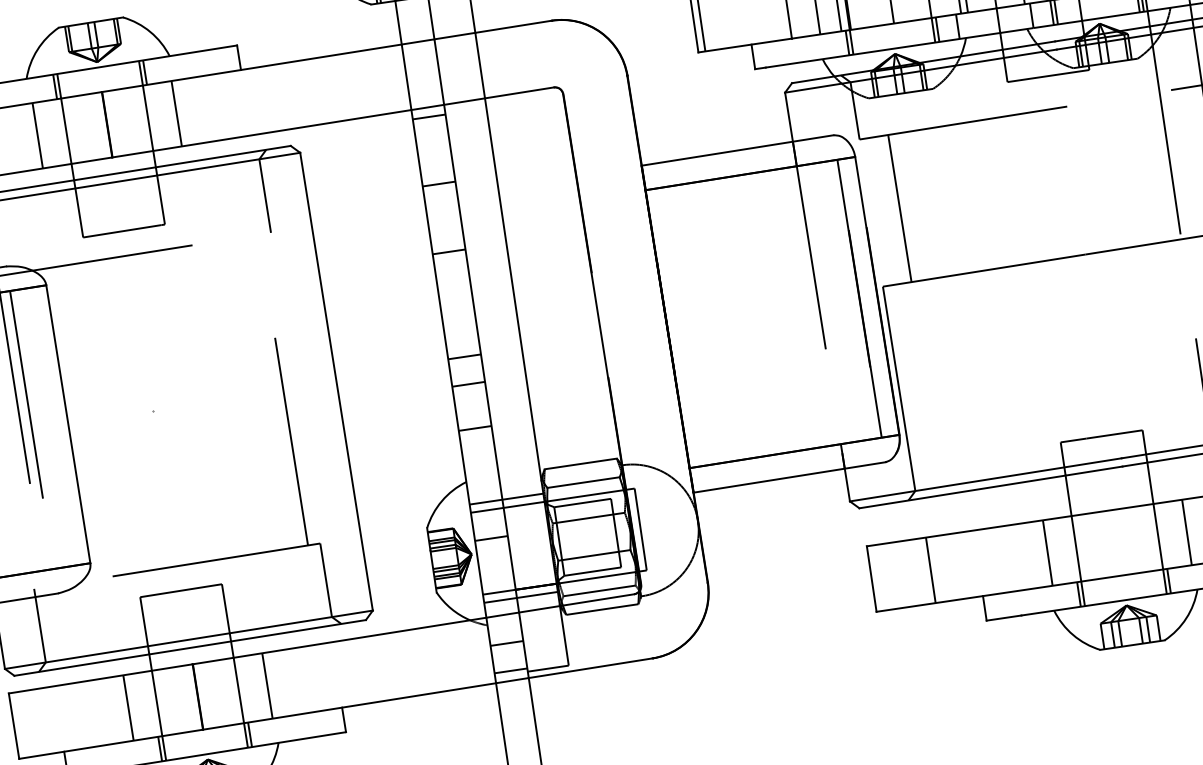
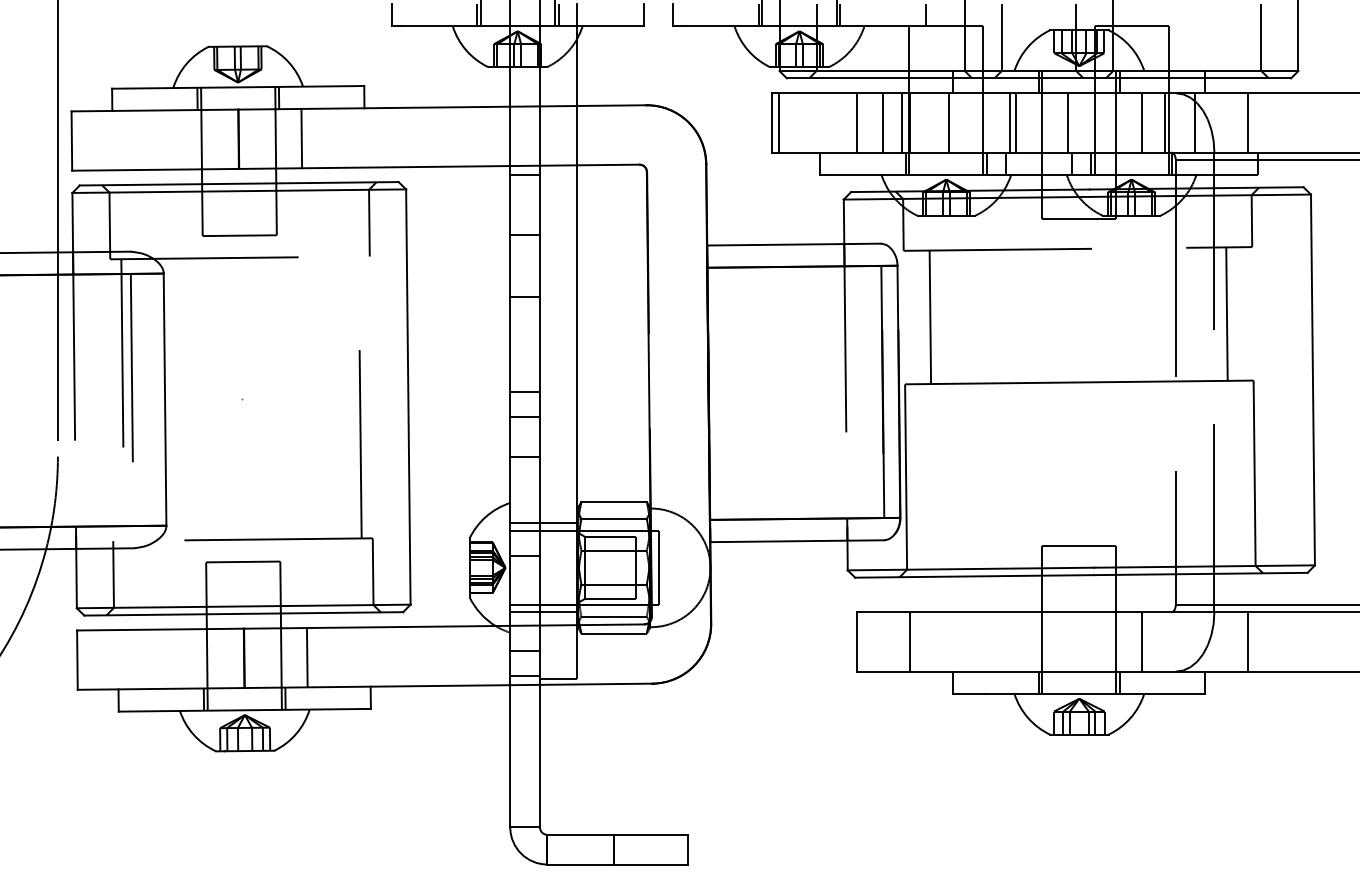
line: (37, 135) -> (175, 139), removed
line: (1047, 552) -> (1016, 641), removed
line: (127, 707) -> (180, 658), removed

